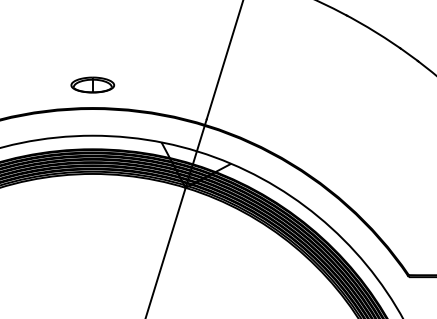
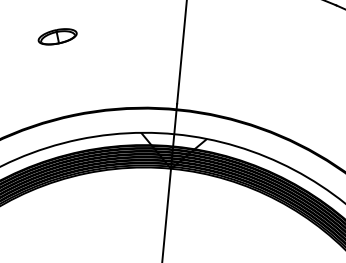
part: (92, 84) -> (57, 36), moved

